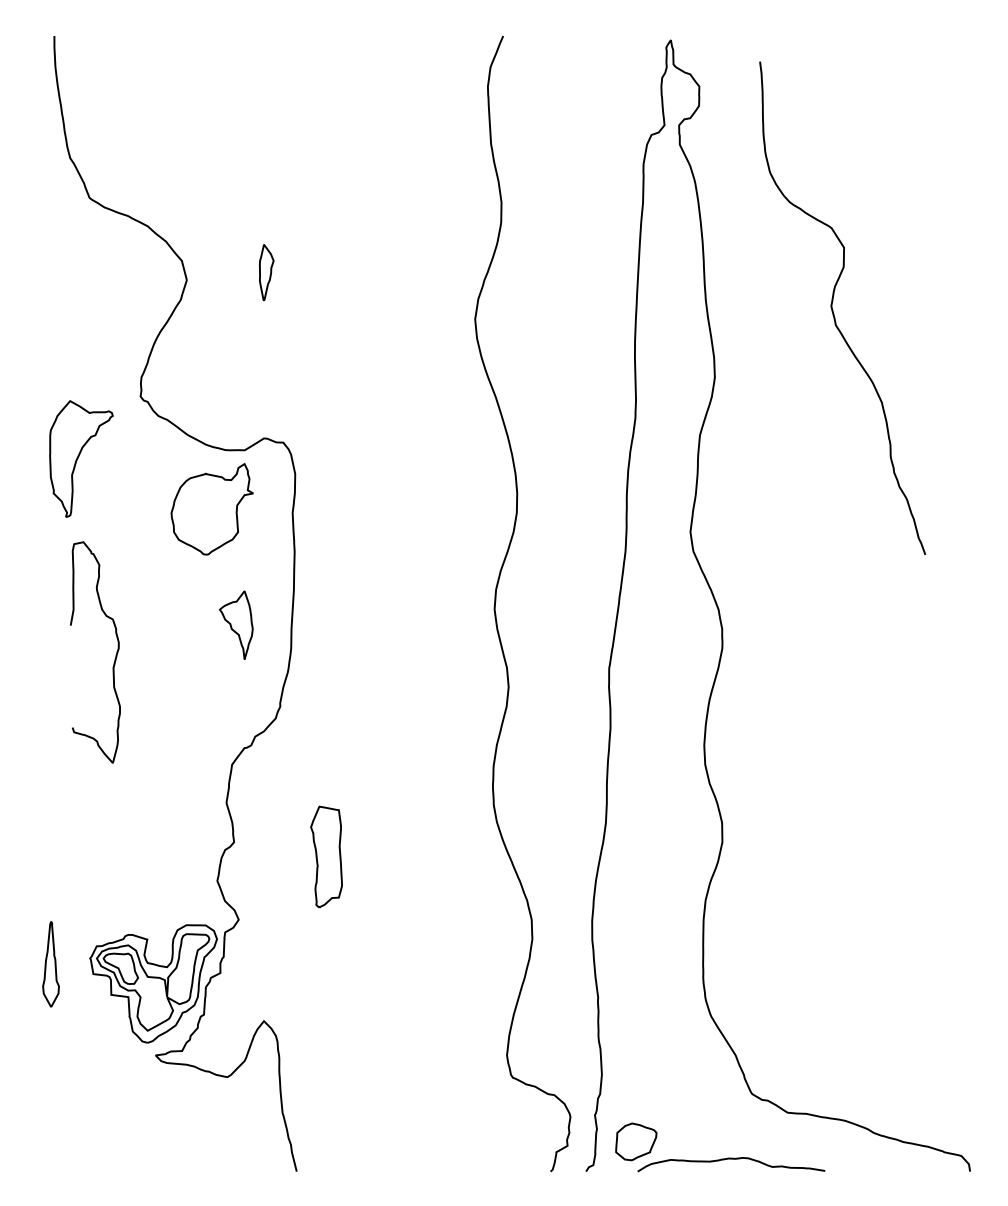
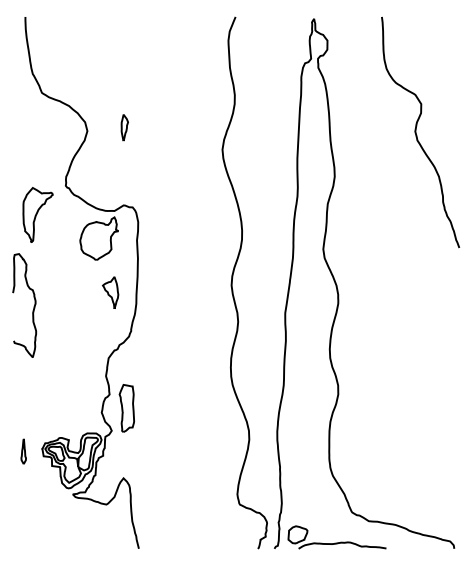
curve: (833, 308) -> (416, 132), moved
curve: (114, 654) -> (33, 306), moved
part: (325, 857) -> (126, 408), moved
part: (50, 963) -> (23, 451), size x0.62

